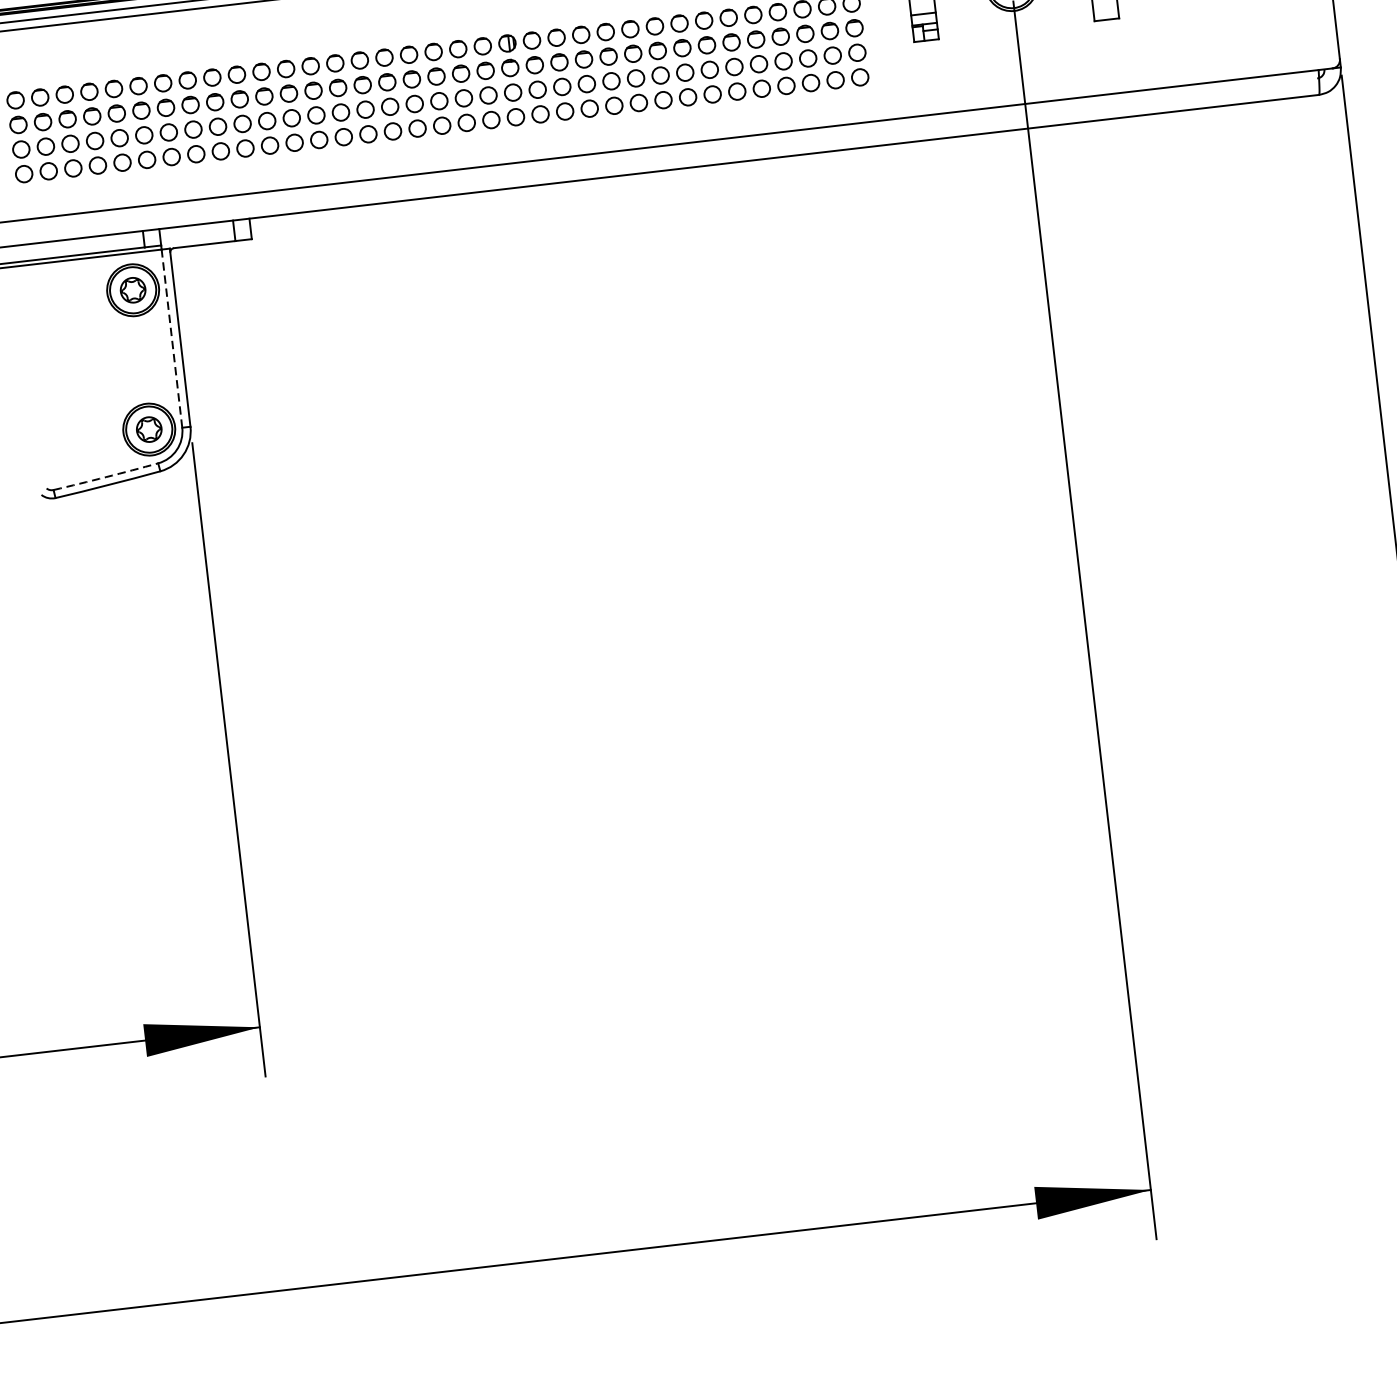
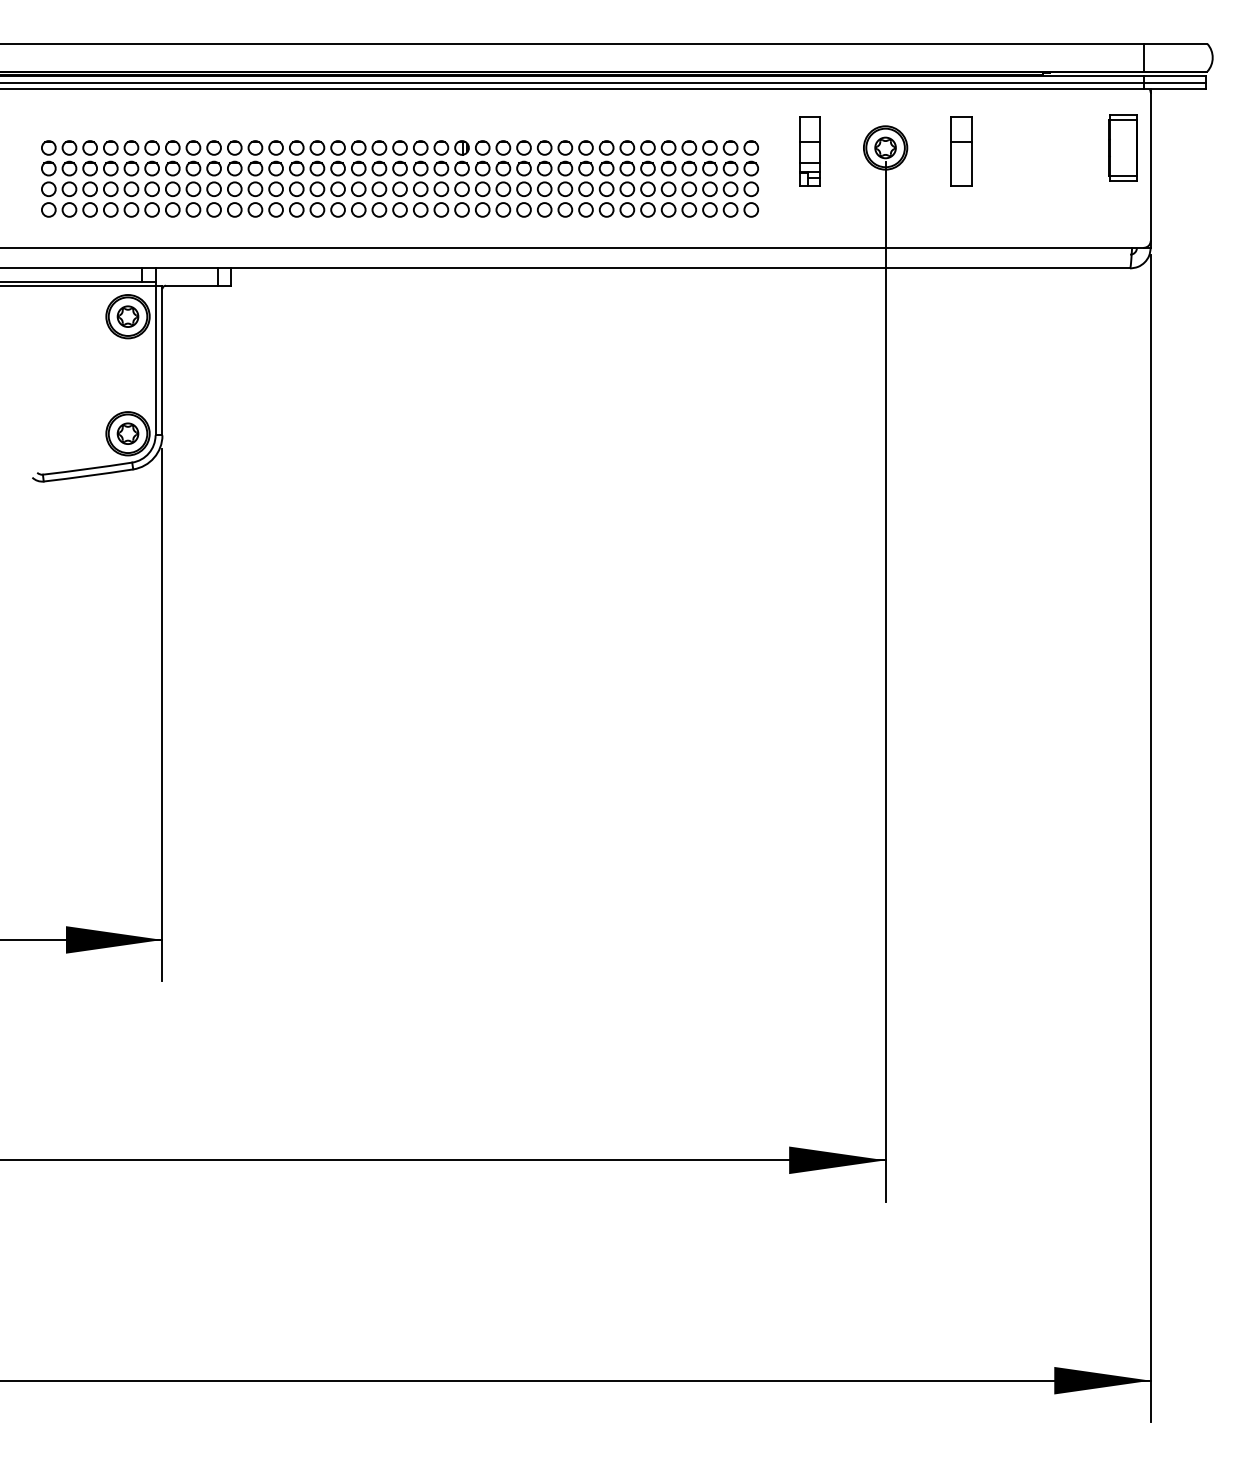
line: (171, 338) -> (155, 360), dashed -> solid
arc: (105, 477) -> (87, 469), dashed -> solid

